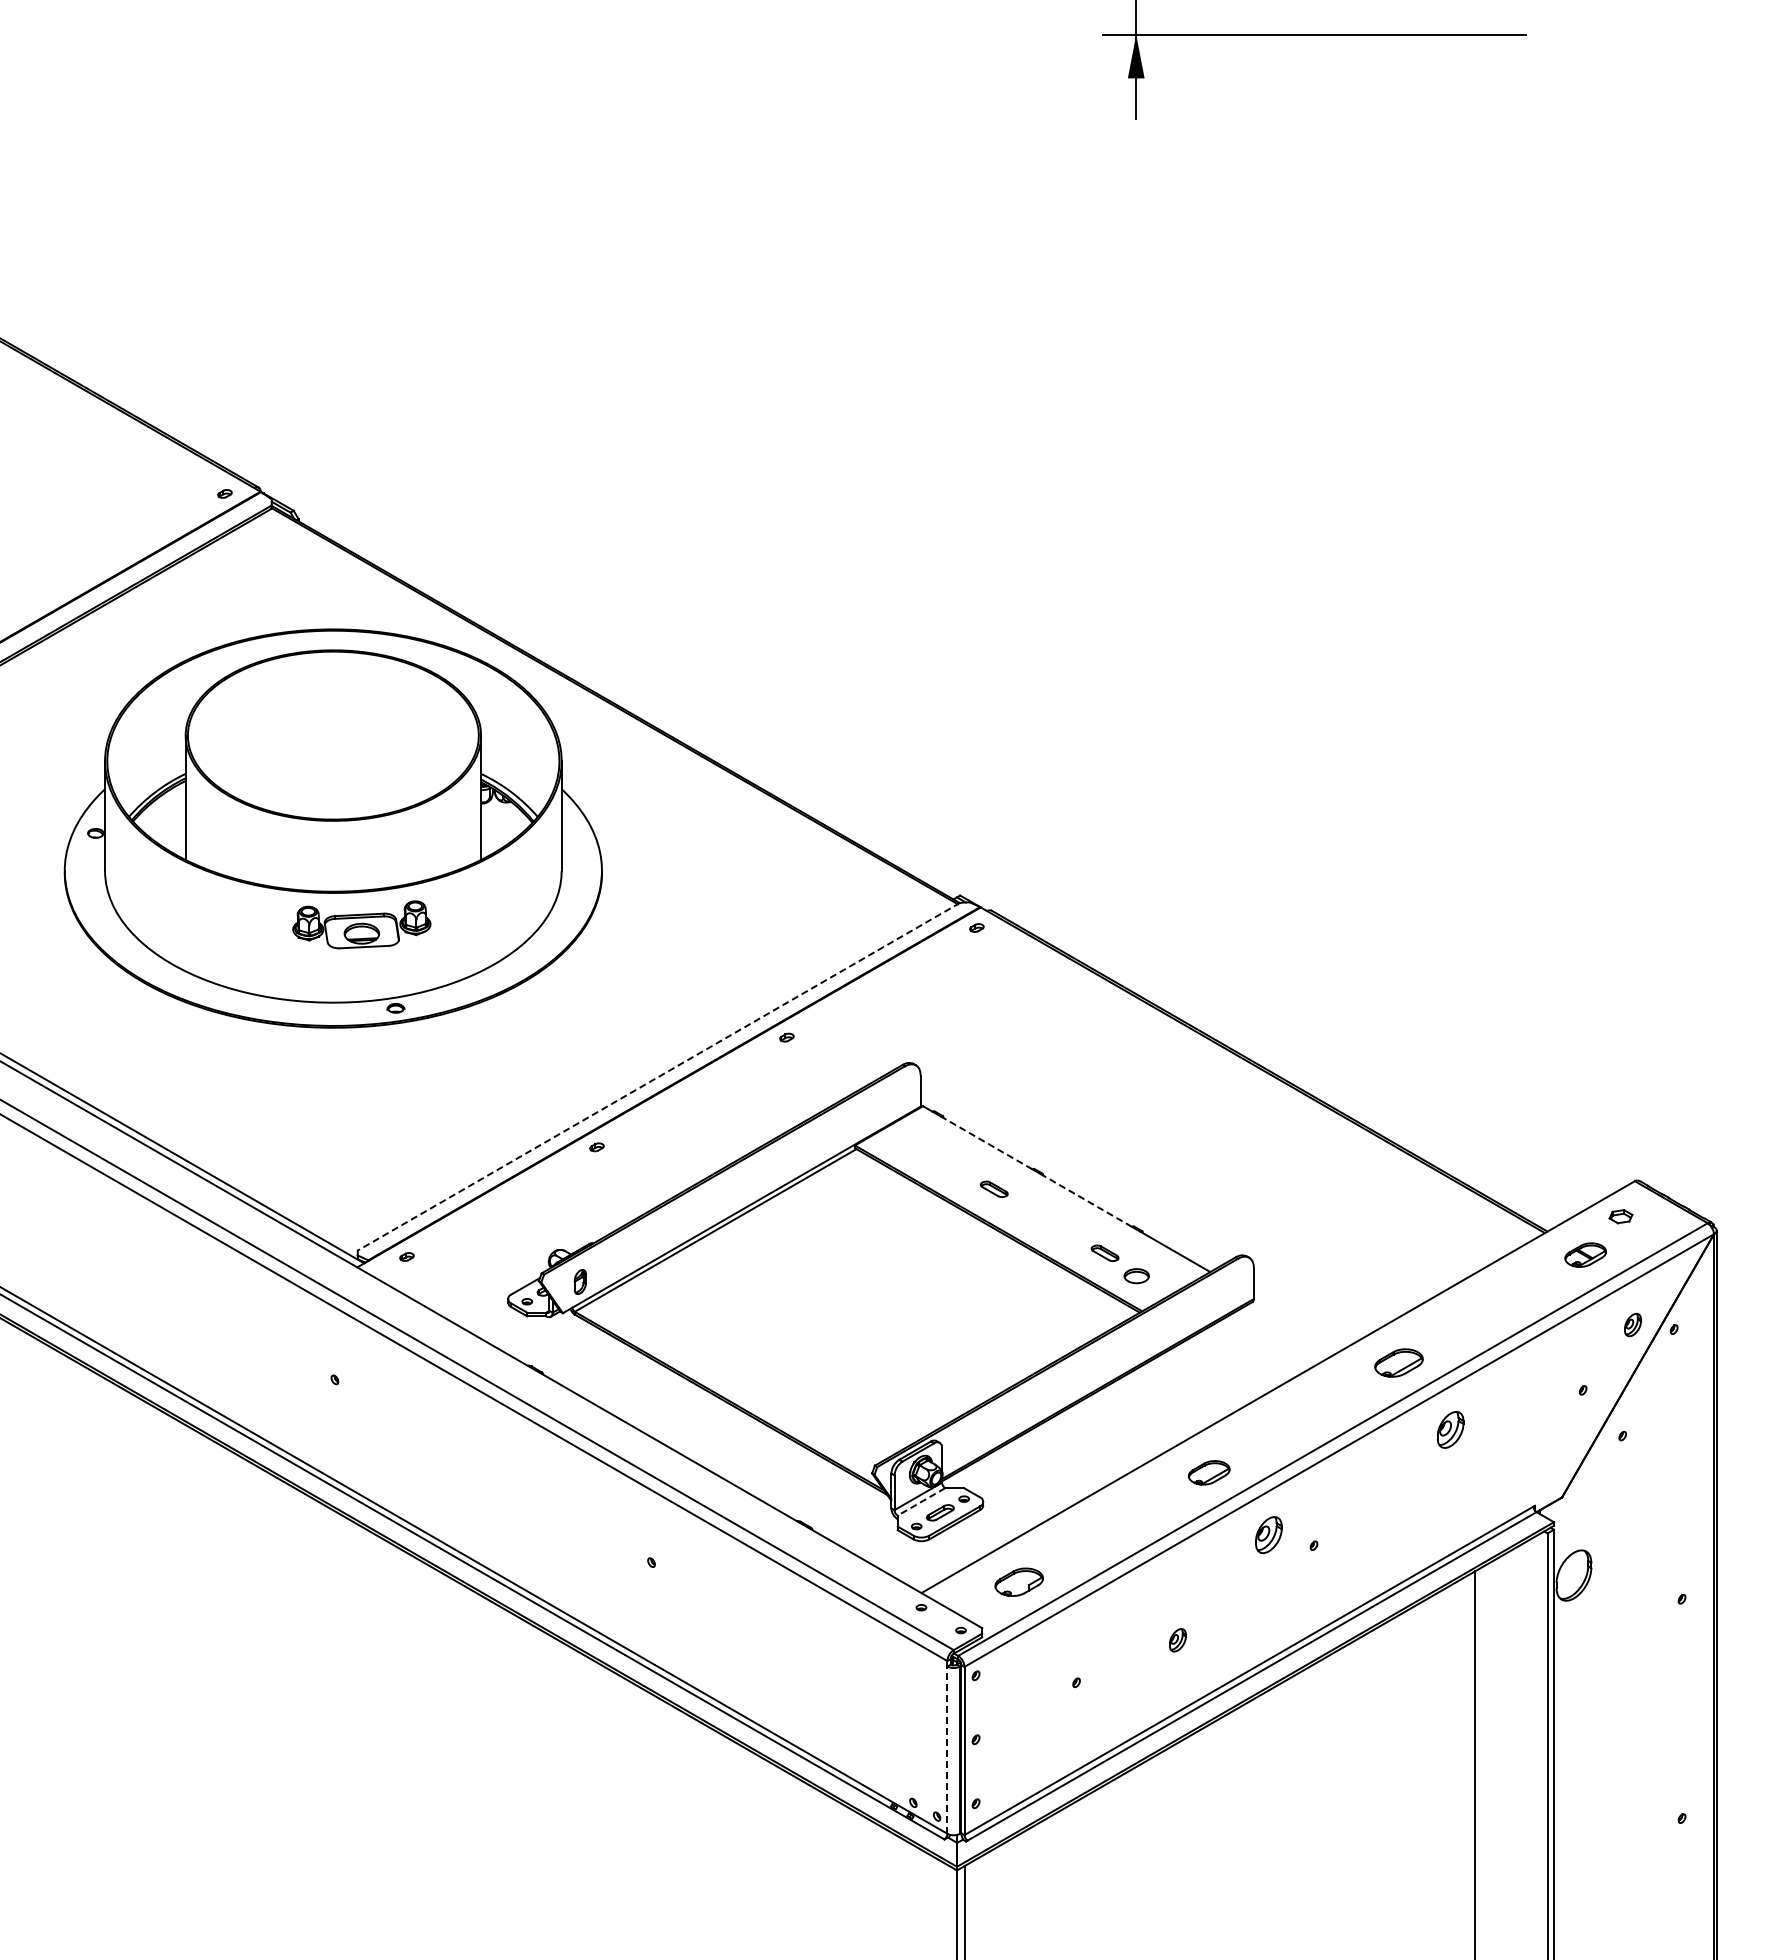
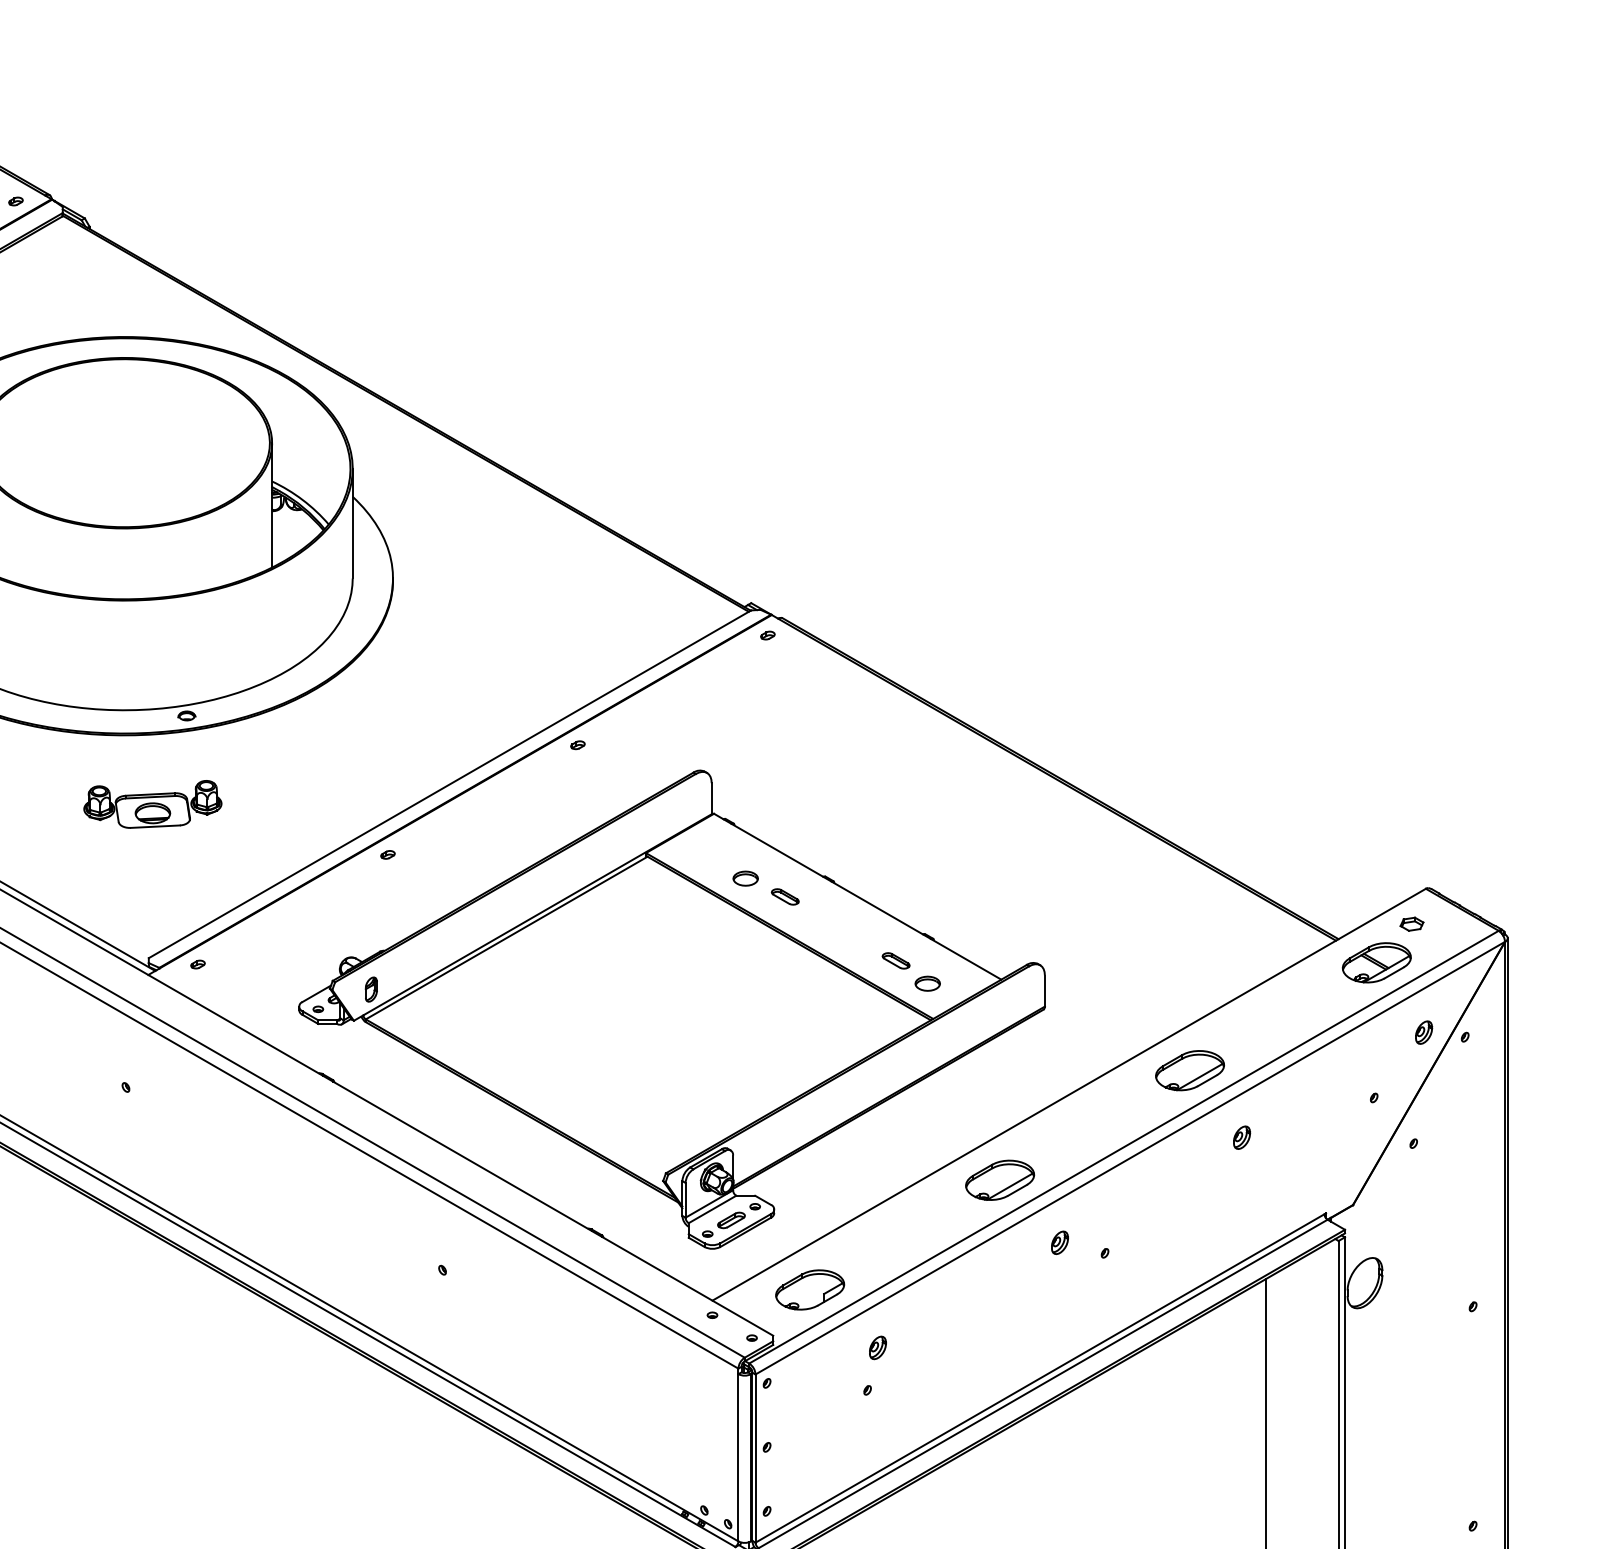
part: (361, 924) -> (152, 804), moved
line: (658, 1076) -> (449, 784), dashed -> solid
line: (986, 1143) -> (777, 851), dashed -> solid
part: (954, 1171) -> (745, 879), added
line: (1086, 1200) -> (877, 908), dashed -> solid
part: (1585, 1254) -> (1376, 962), size x1.67
part: (1398, 1362) -> (1189, 1070), size x1.43
part: (1451, 1430) -> (1242, 1138), size x0.62
part: (1209, 1472) -> (1000, 1180), size x1.67
line: (921, 1502) -> (712, 1210), dashed -> solid
part: (1268, 1535) -> (1059, 1243), size x0.62
part: (1019, 1581) -> (810, 1289), size x1.43
part: (1177, 1640) -> (877, 1348), moved
line: (947, 1750) -> (738, 1458), dashed -> solid

